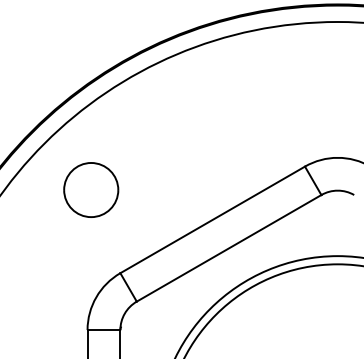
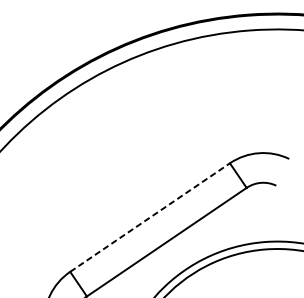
part: (91, 189) -> (38, 198), removed
line: (212, 219) -> (149, 217), solid -> dashed

